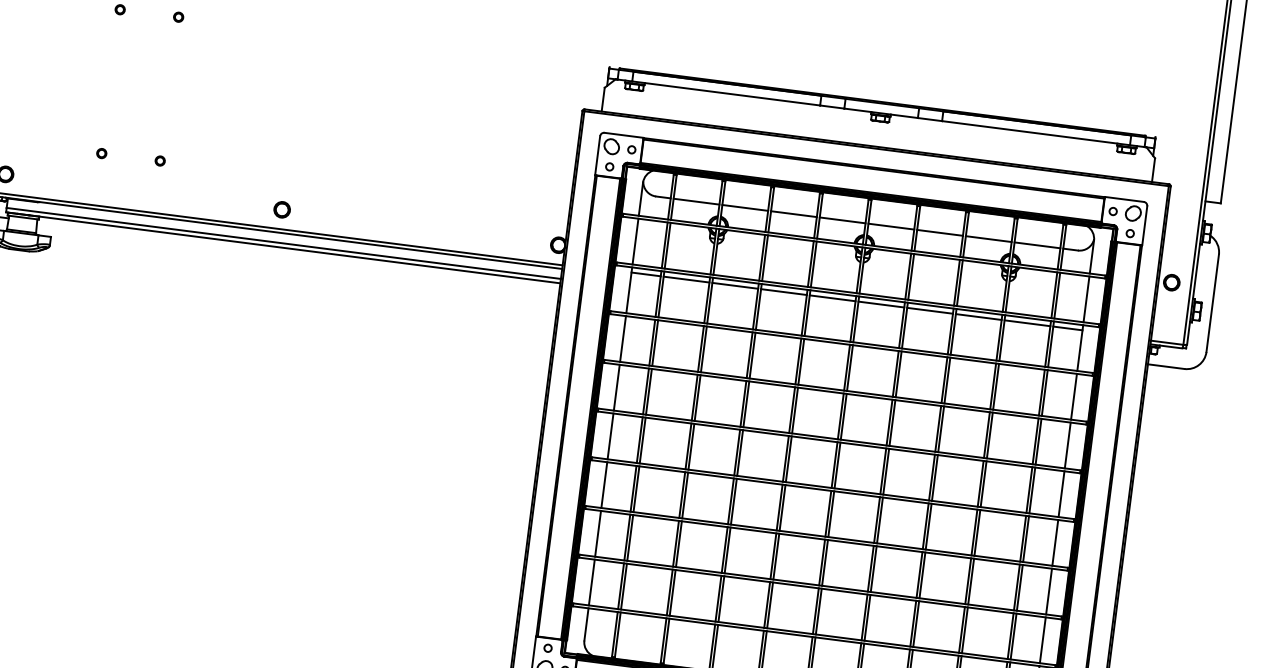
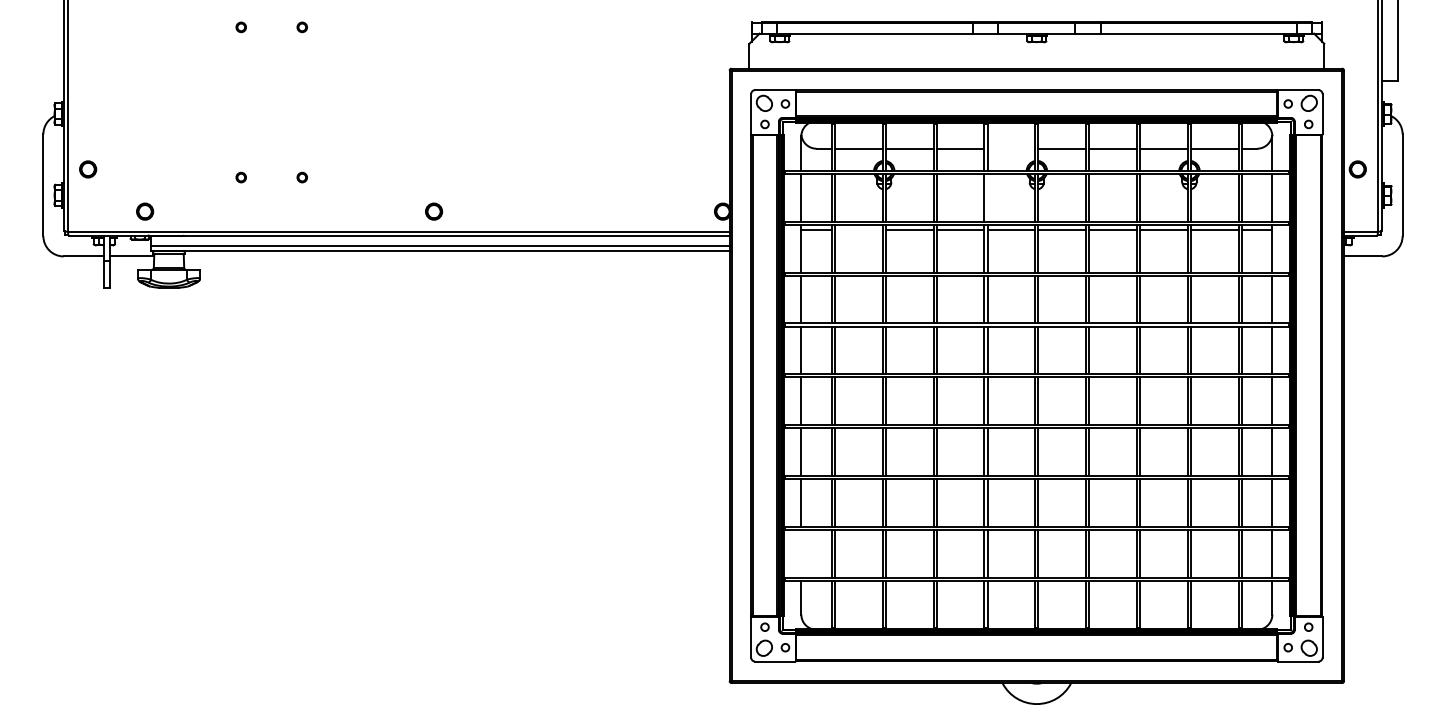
line: (842, 220) -> (1011, 148), removed
line: (813, 264) -> (987, 197), removed
line: (686, 279) -> (858, 230), removed
line: (592, 582) -> (801, 553), removed

